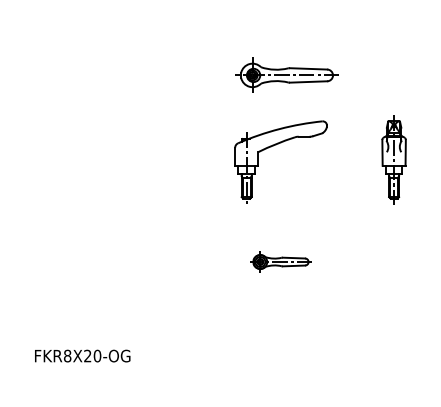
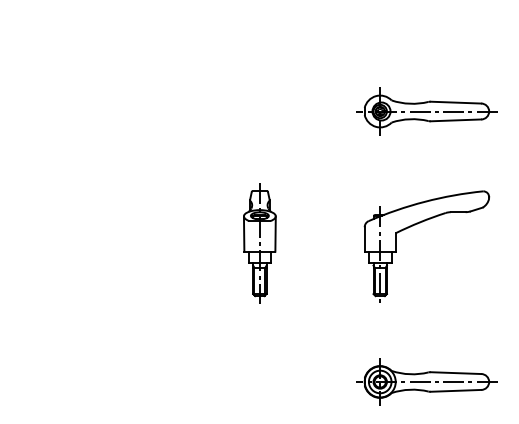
part: (286, 74) -> (426, 110), moved
part: (157, 159) -> (259, 243), added
part: (280, 261) -> (426, 381), size x1.67

